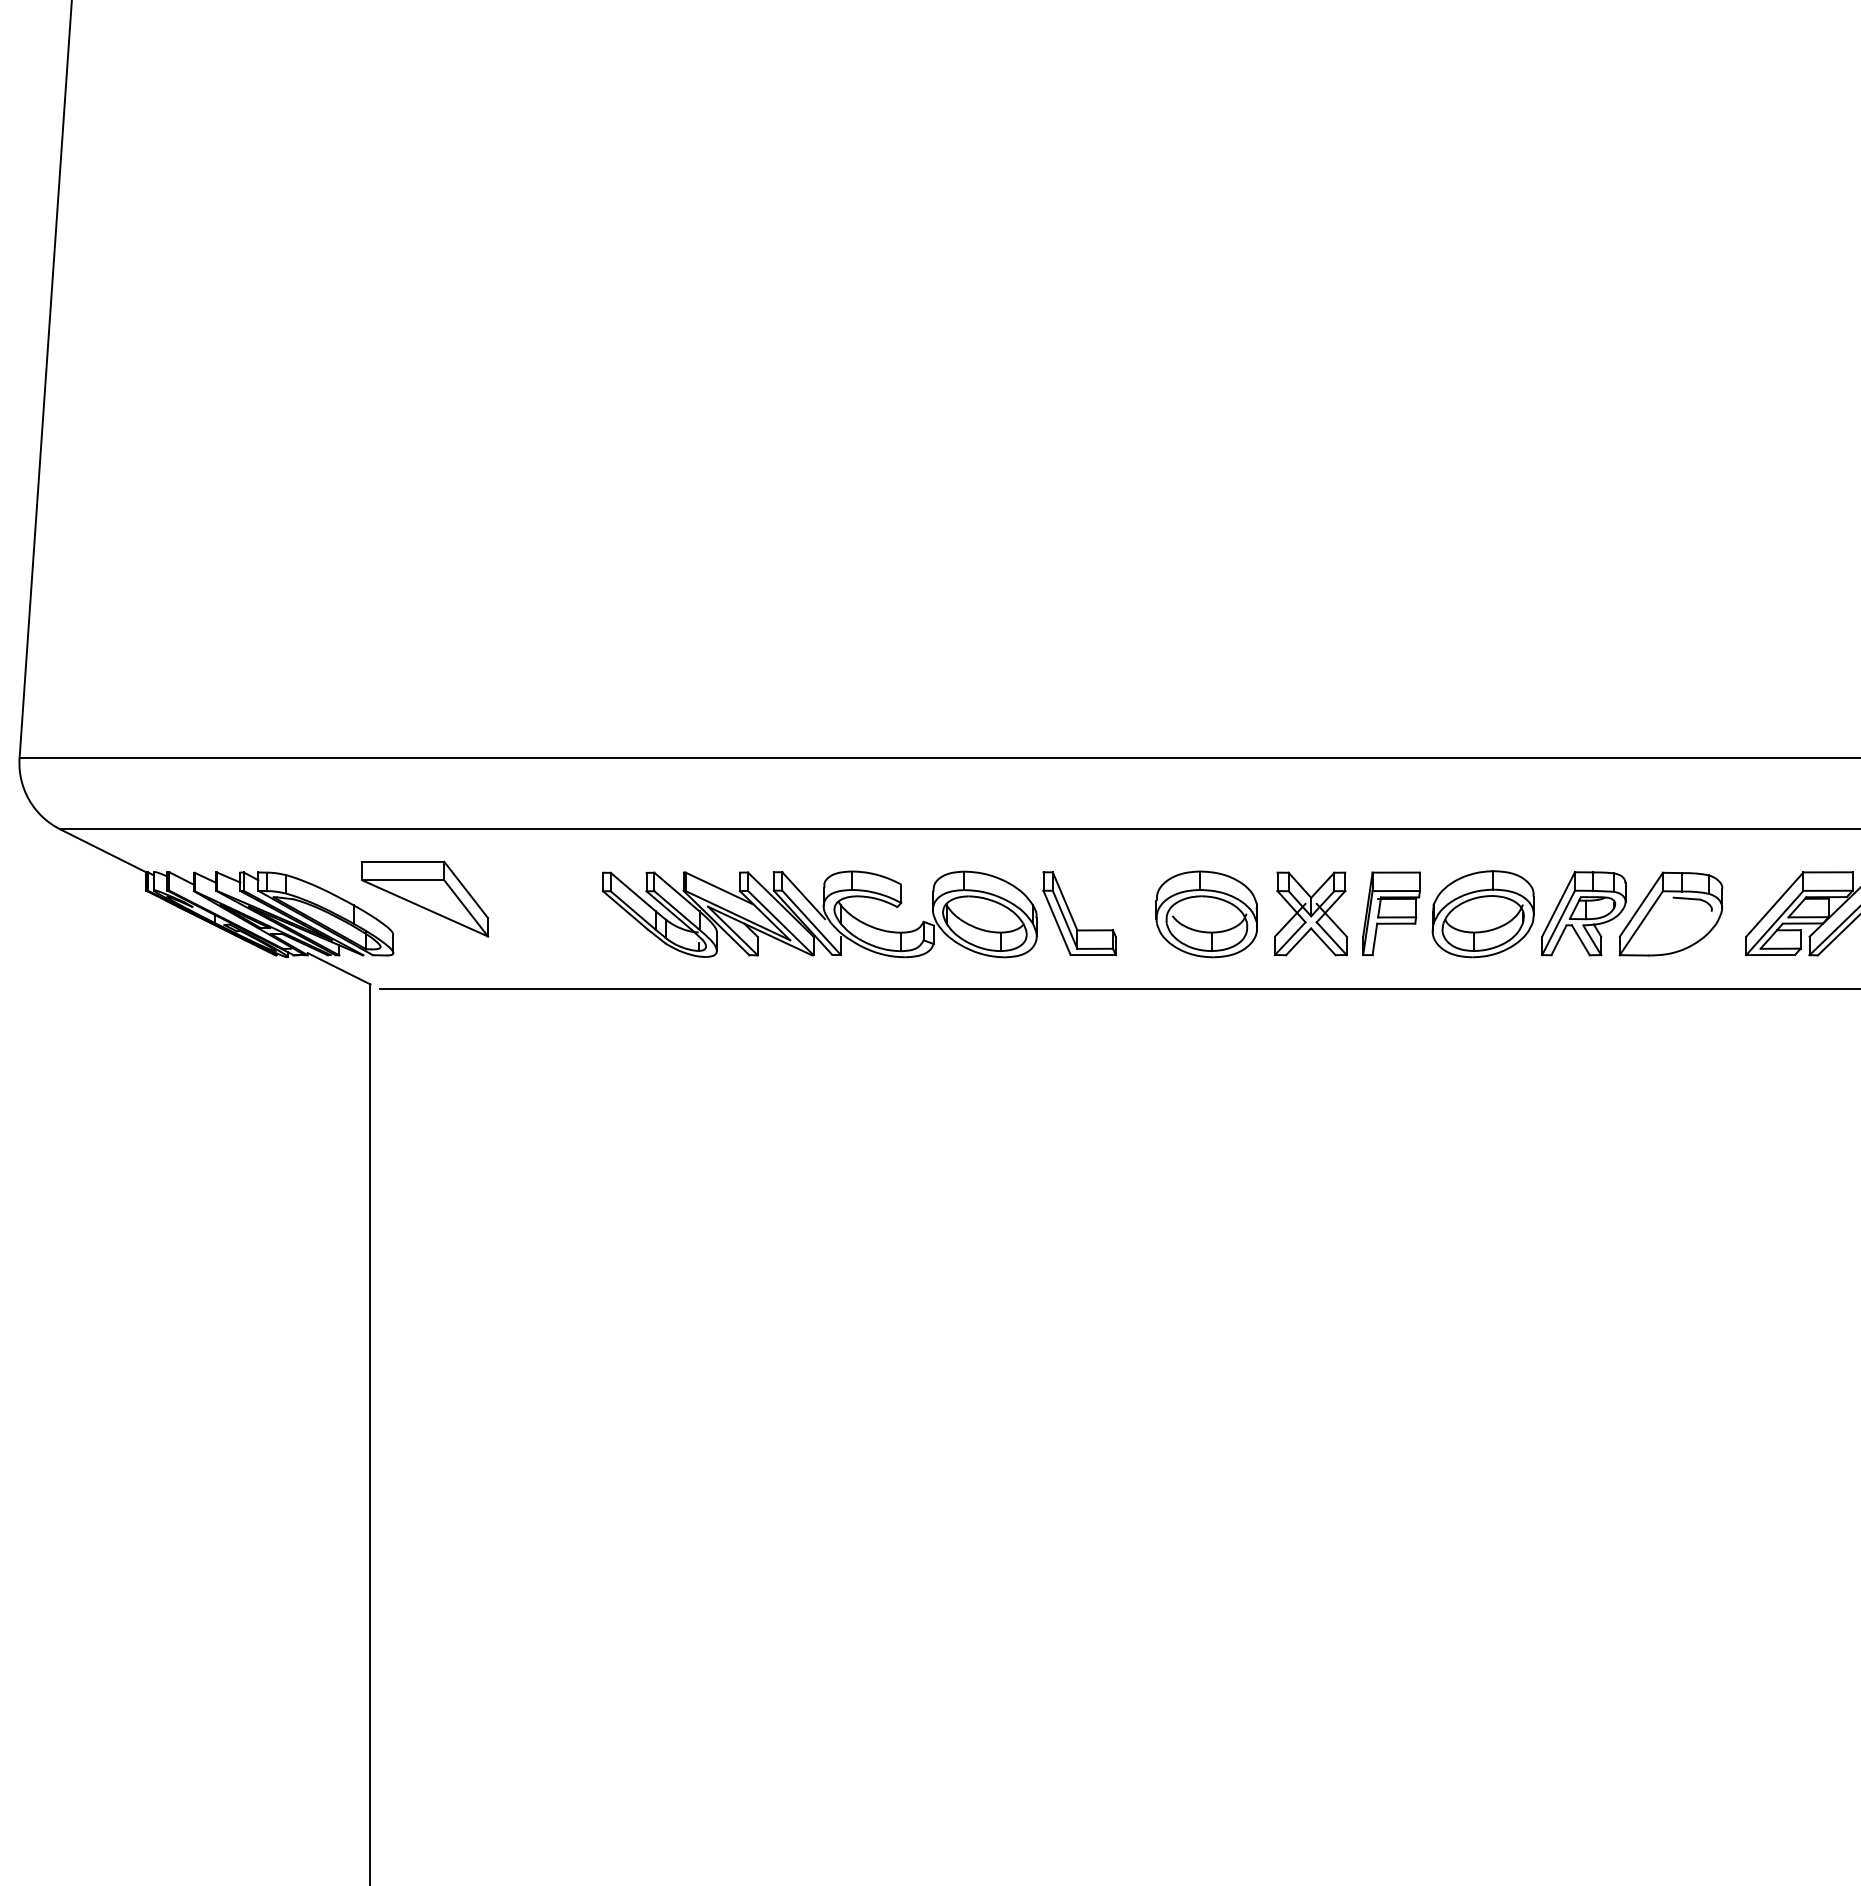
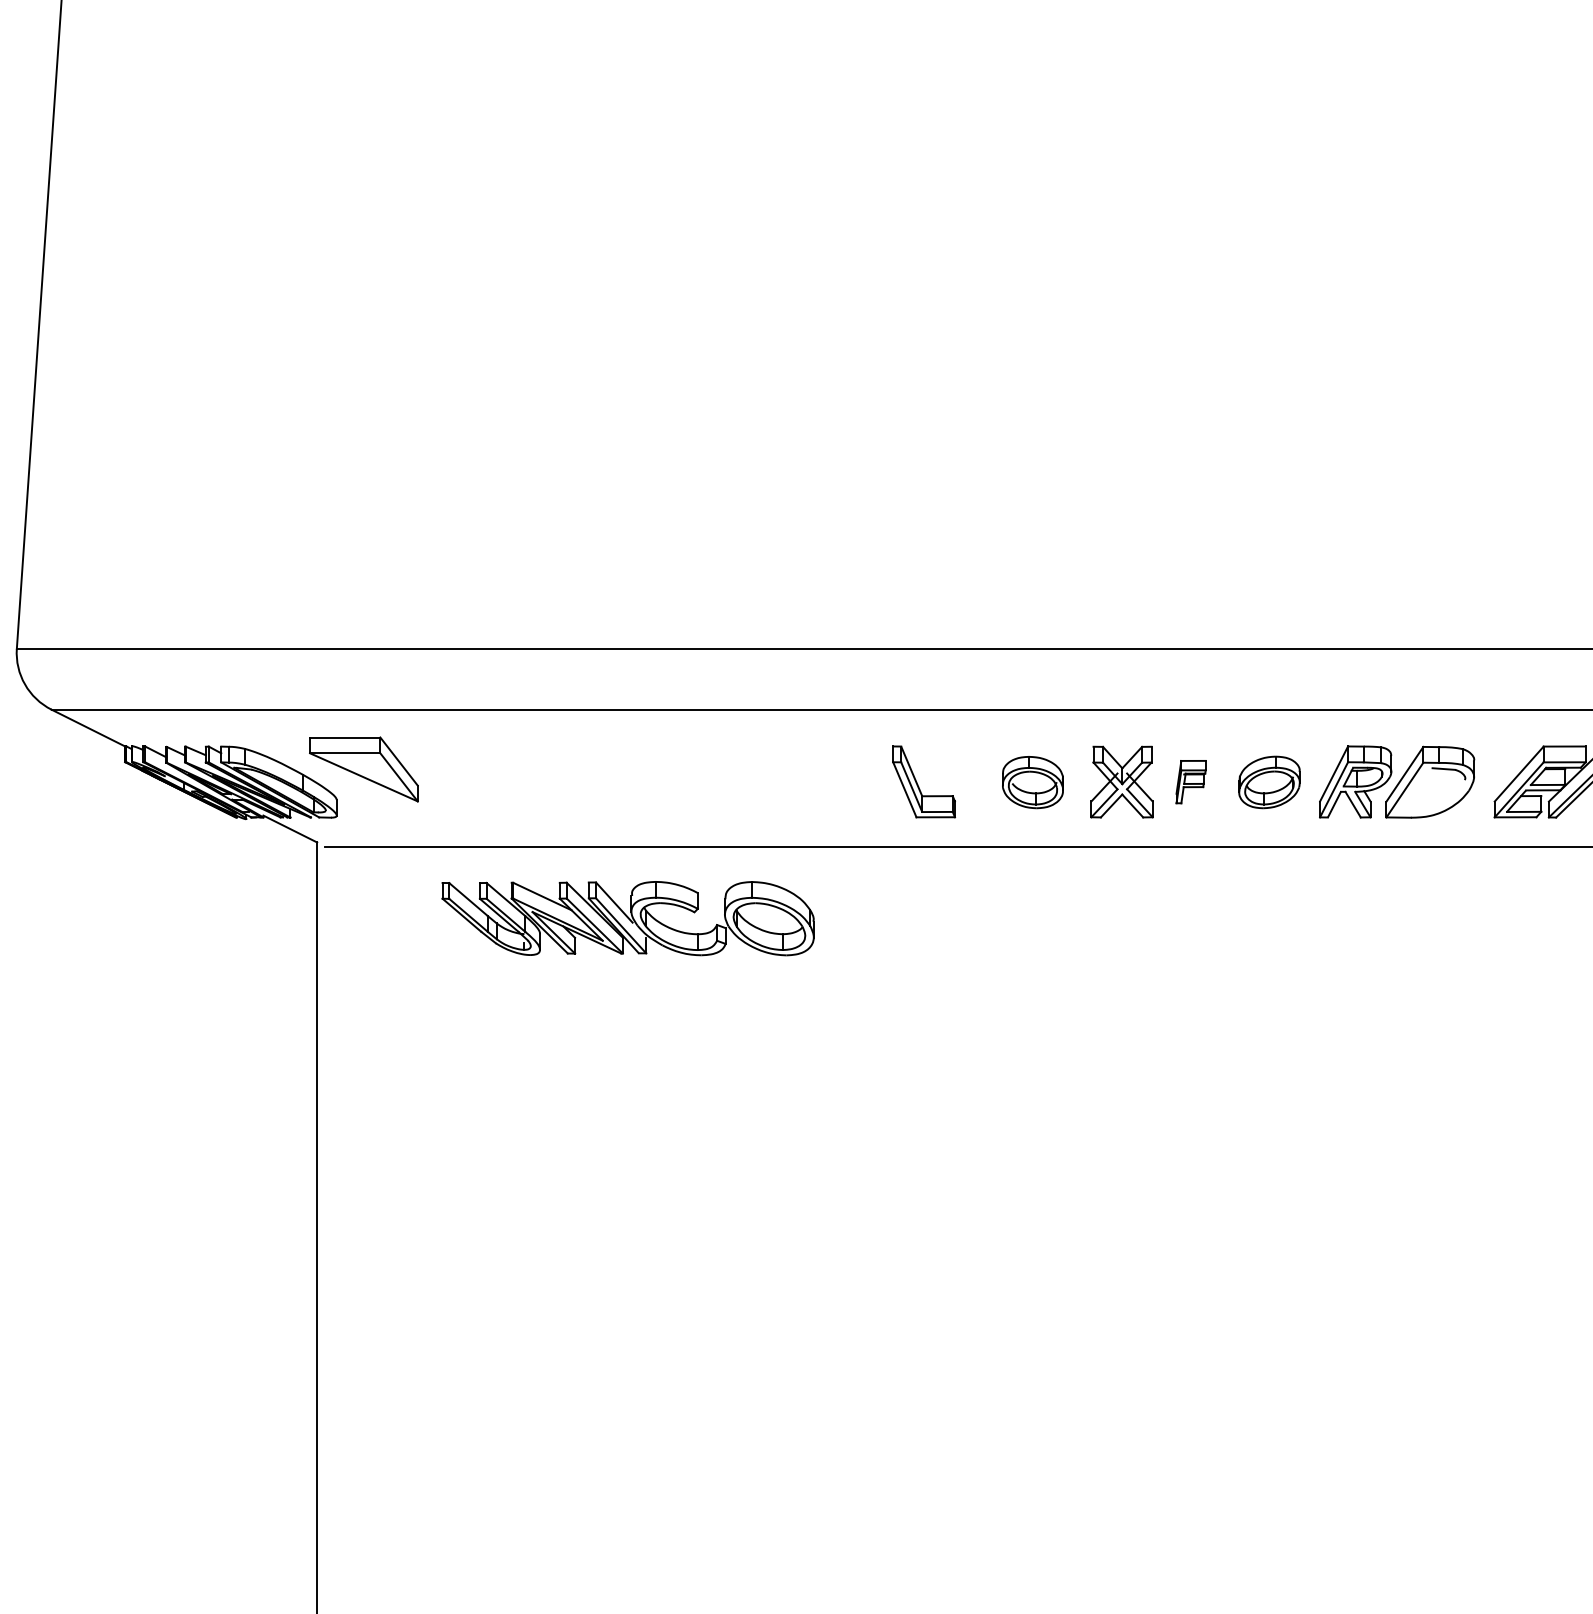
part: (1391, 913) -> (1191, 781), size x0.6
part: (819, 914) -> (627, 918), moved
part: (1206, 914) -> (1032, 782), size x0.7
part: (1482, 914) -> (1268, 782), size x0.7

